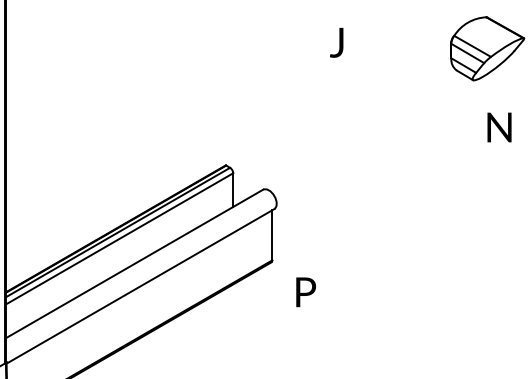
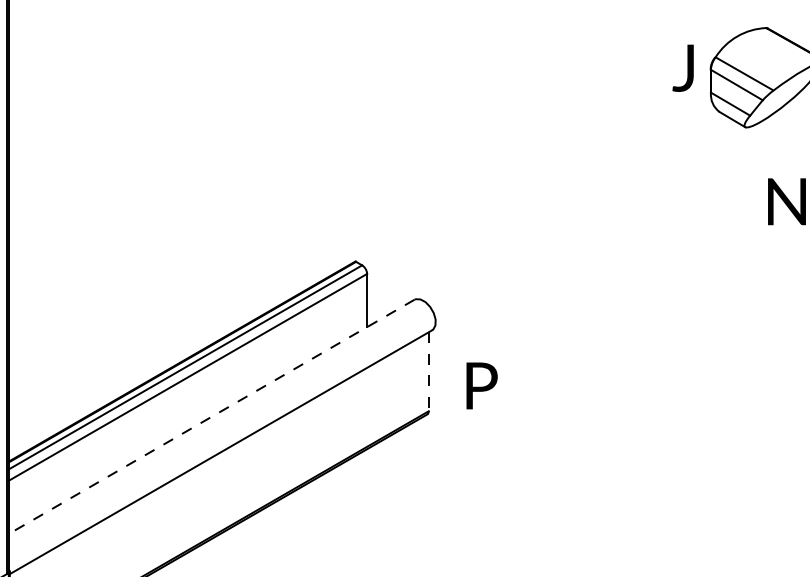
text: (336, 42) -> (682, 67), moved
line: (272, 235) -> (429, 372), solid -> dashed
line: (134, 264) -> (211, 417), solid -> dashed
text: (305, 292) -> (481, 386), moved

